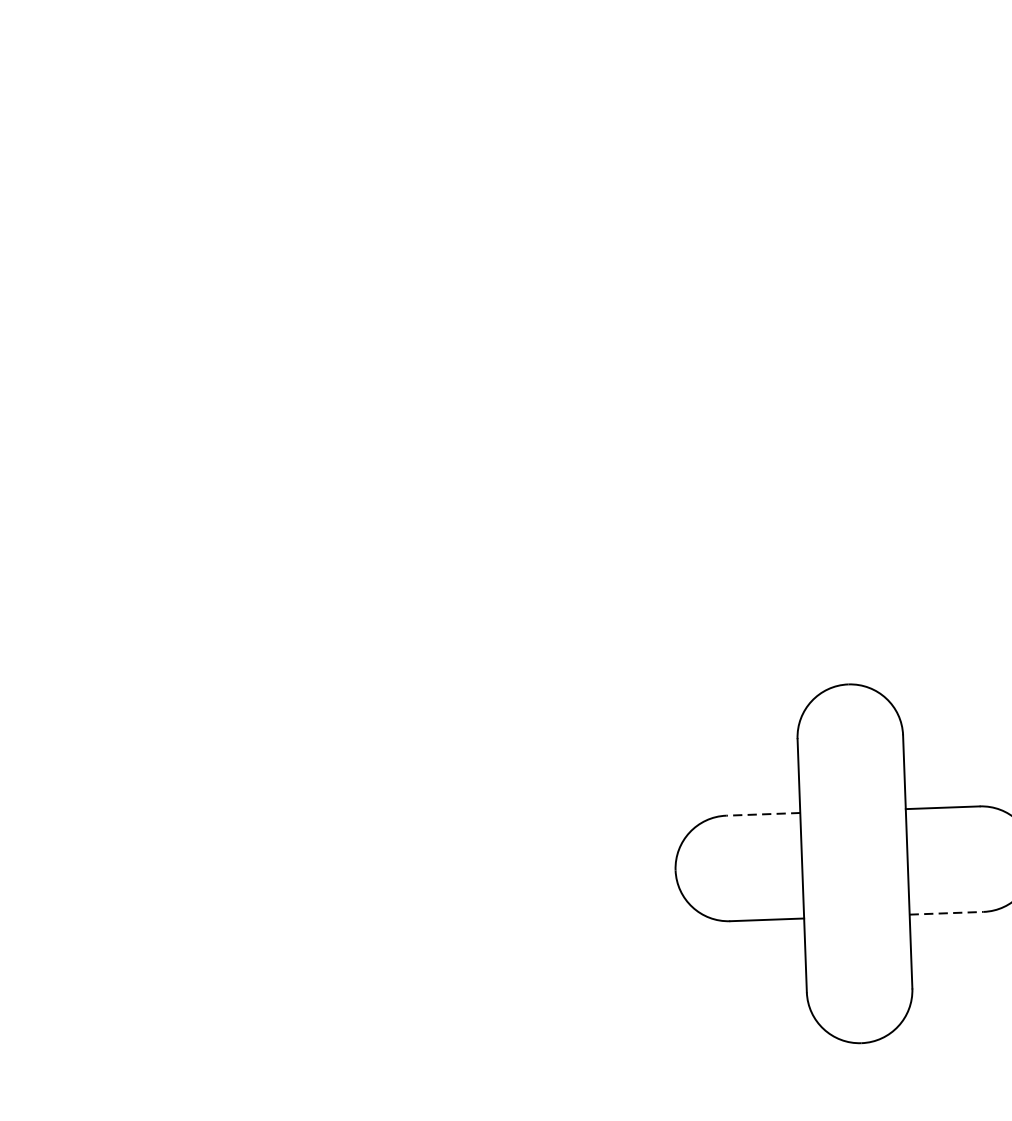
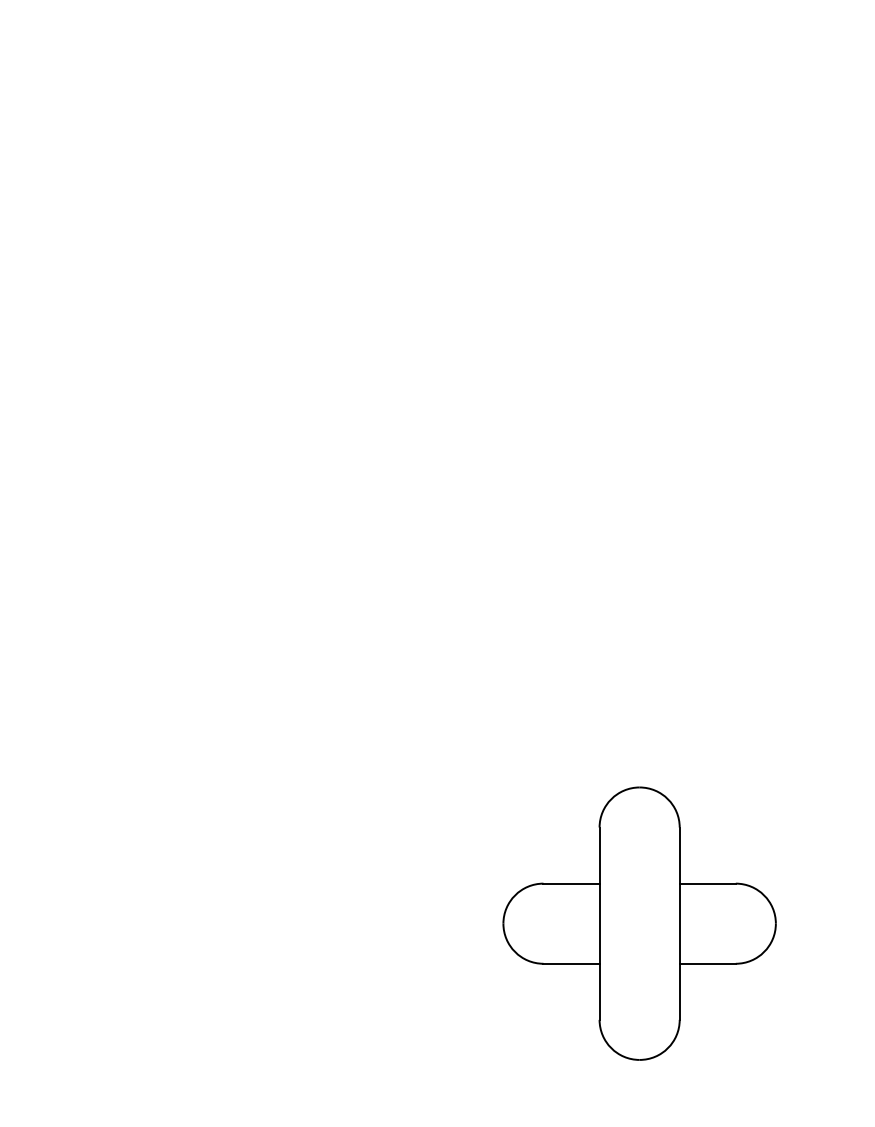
line: (763, 814) -> (571, 883), dashed -> solid
line: (947, 912) -> (708, 963), dashed -> solid

